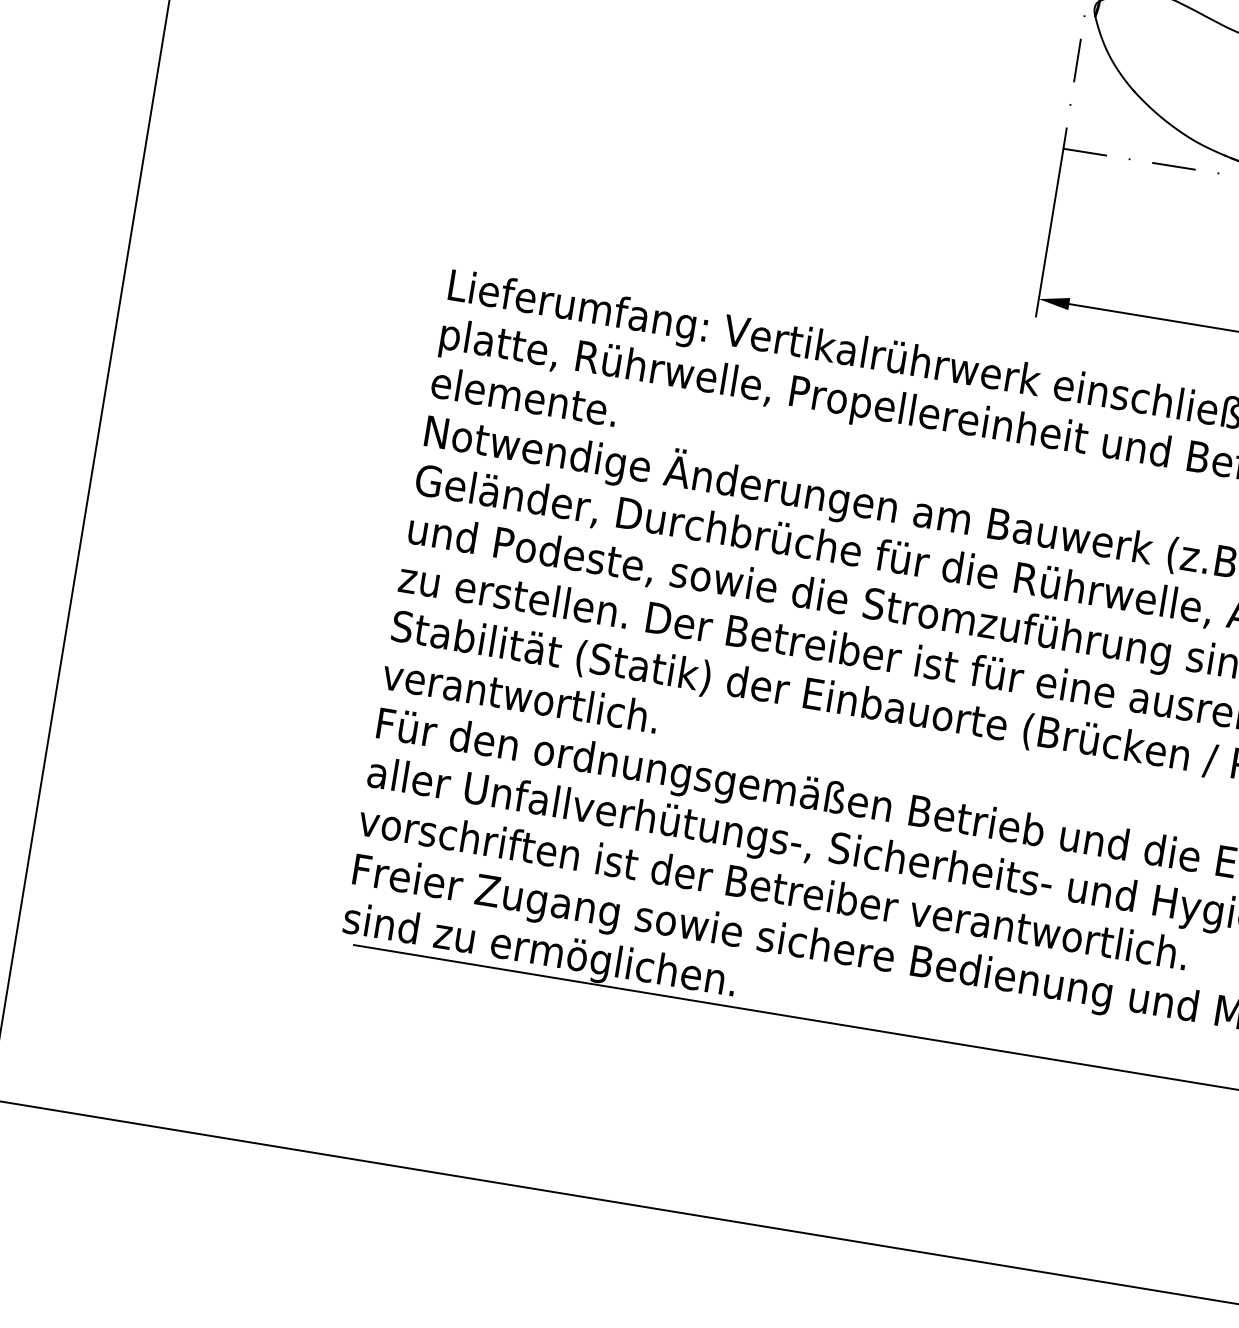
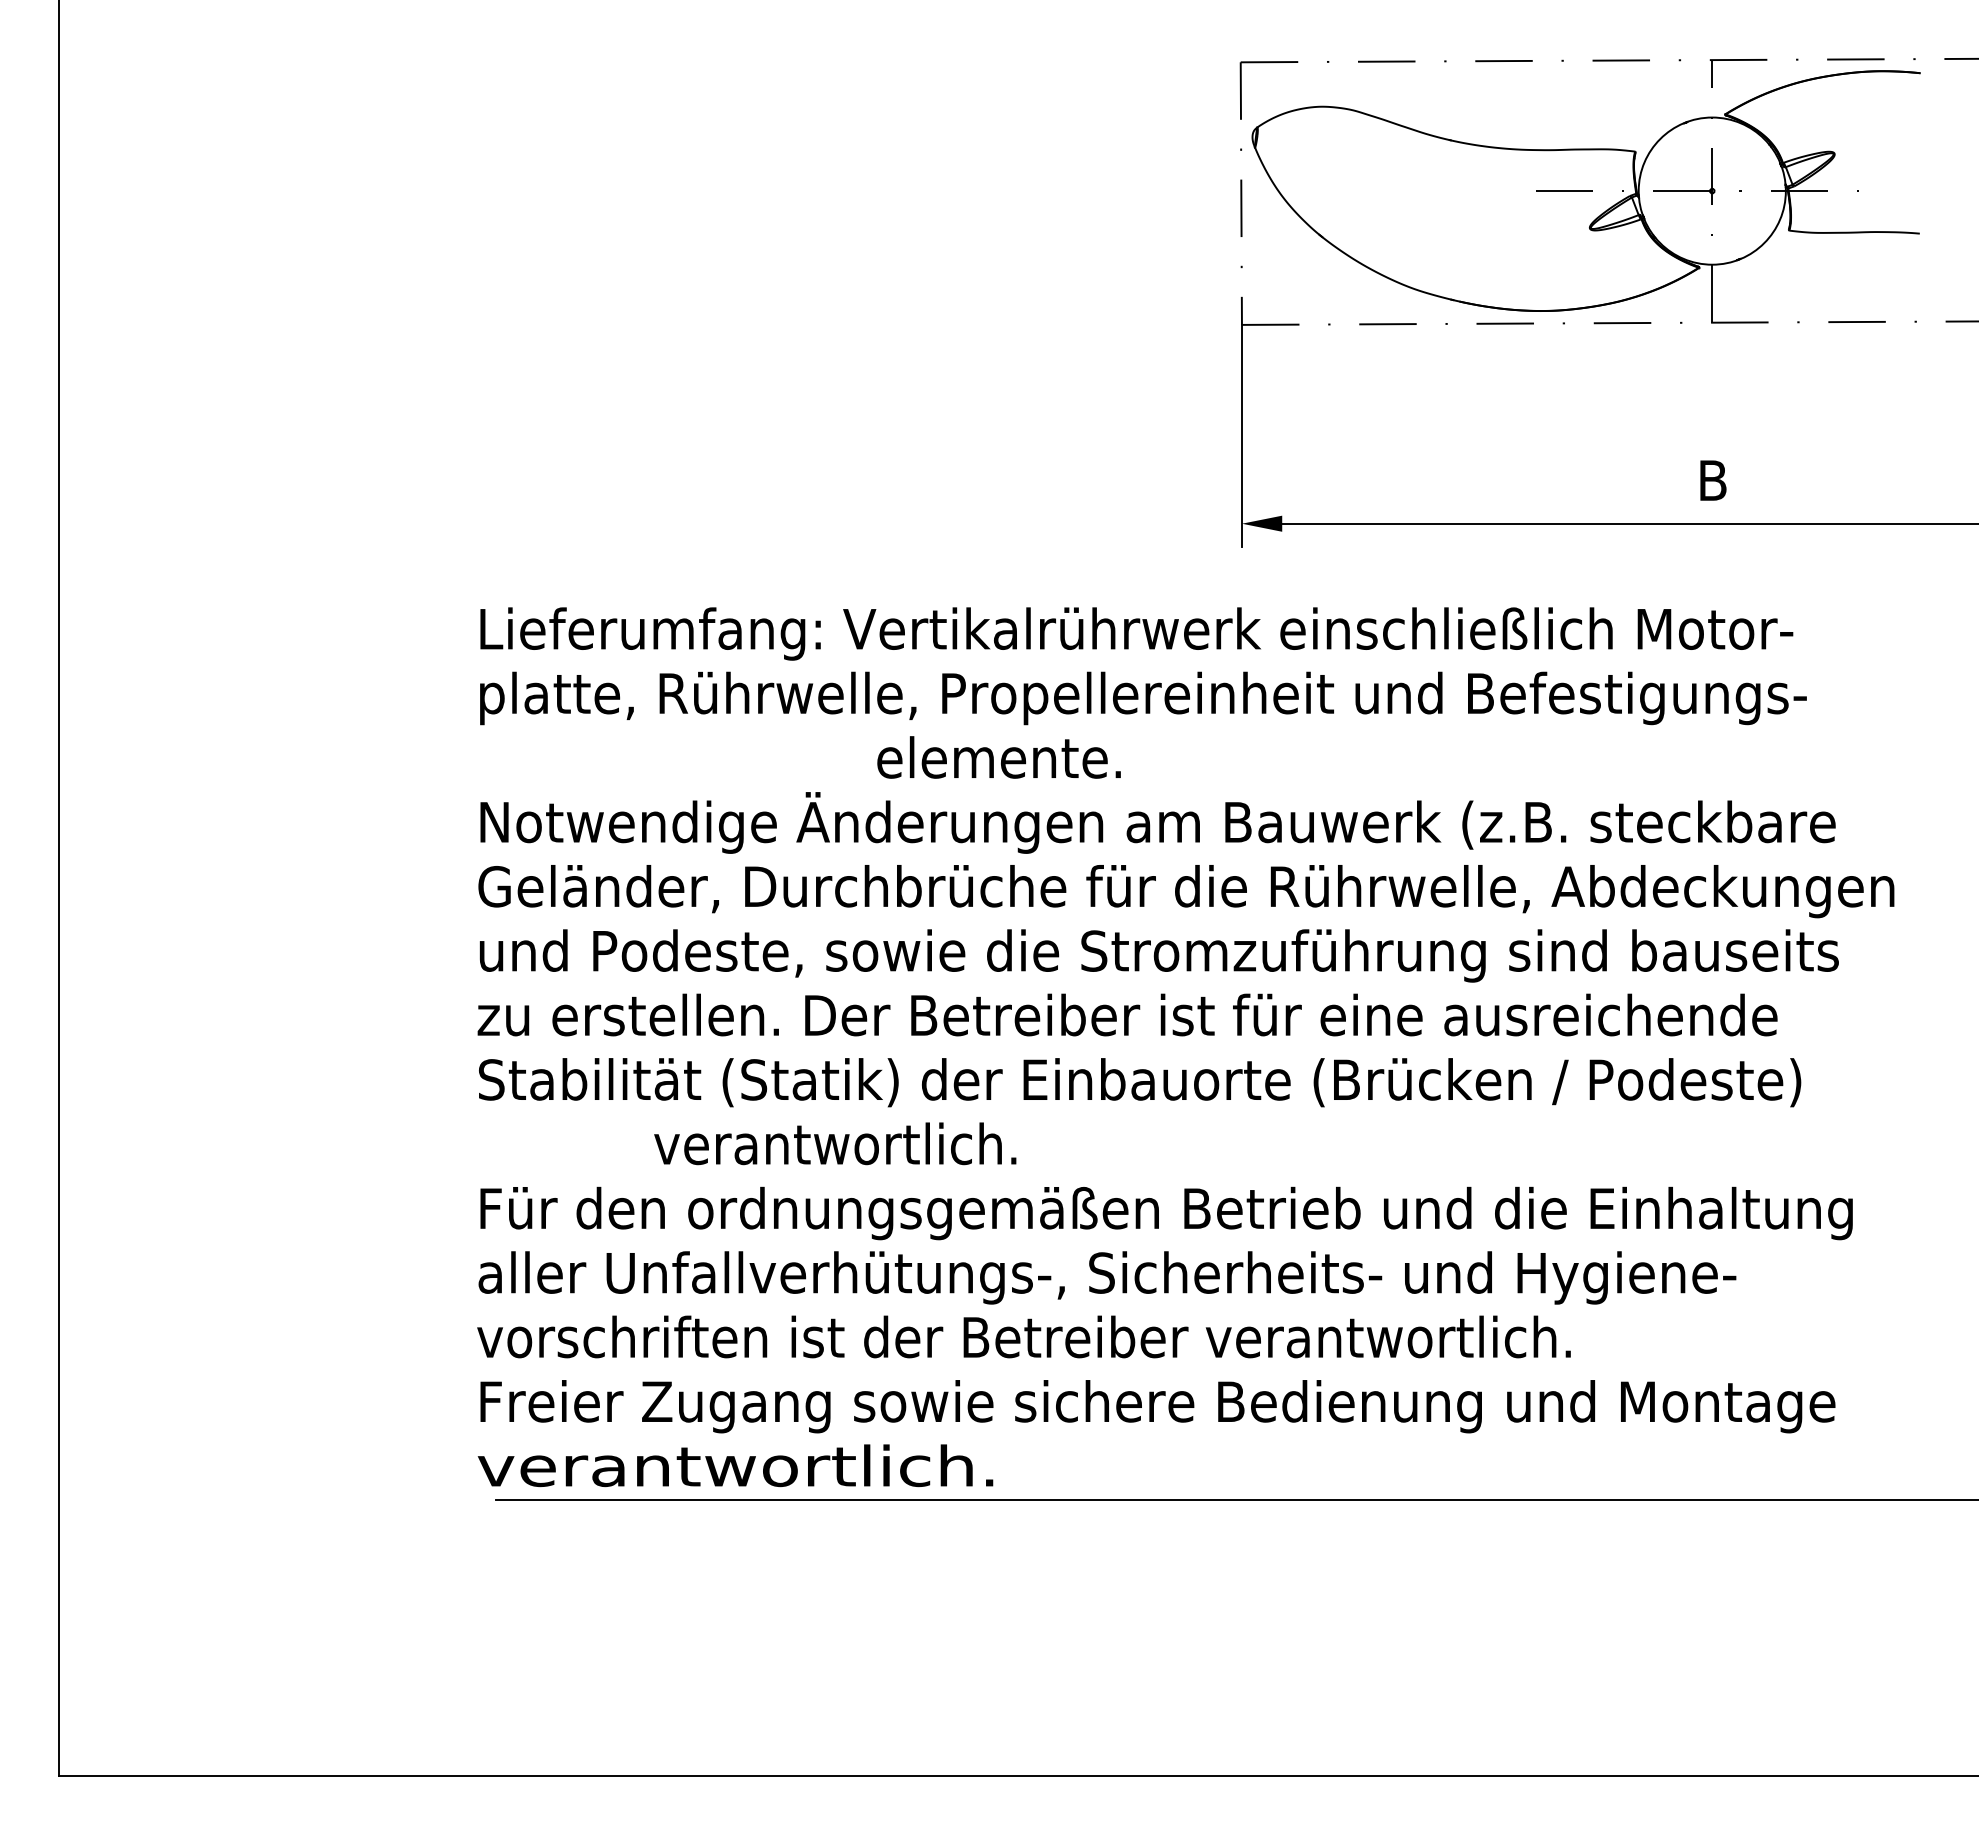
text: (524, 396) -> (998, 757), moved
text: (520, 695) -> (835, 1143), moved
text: (539, 952) -> (736, 1470), sind zu ermöglichen. -> verantwortlich.

